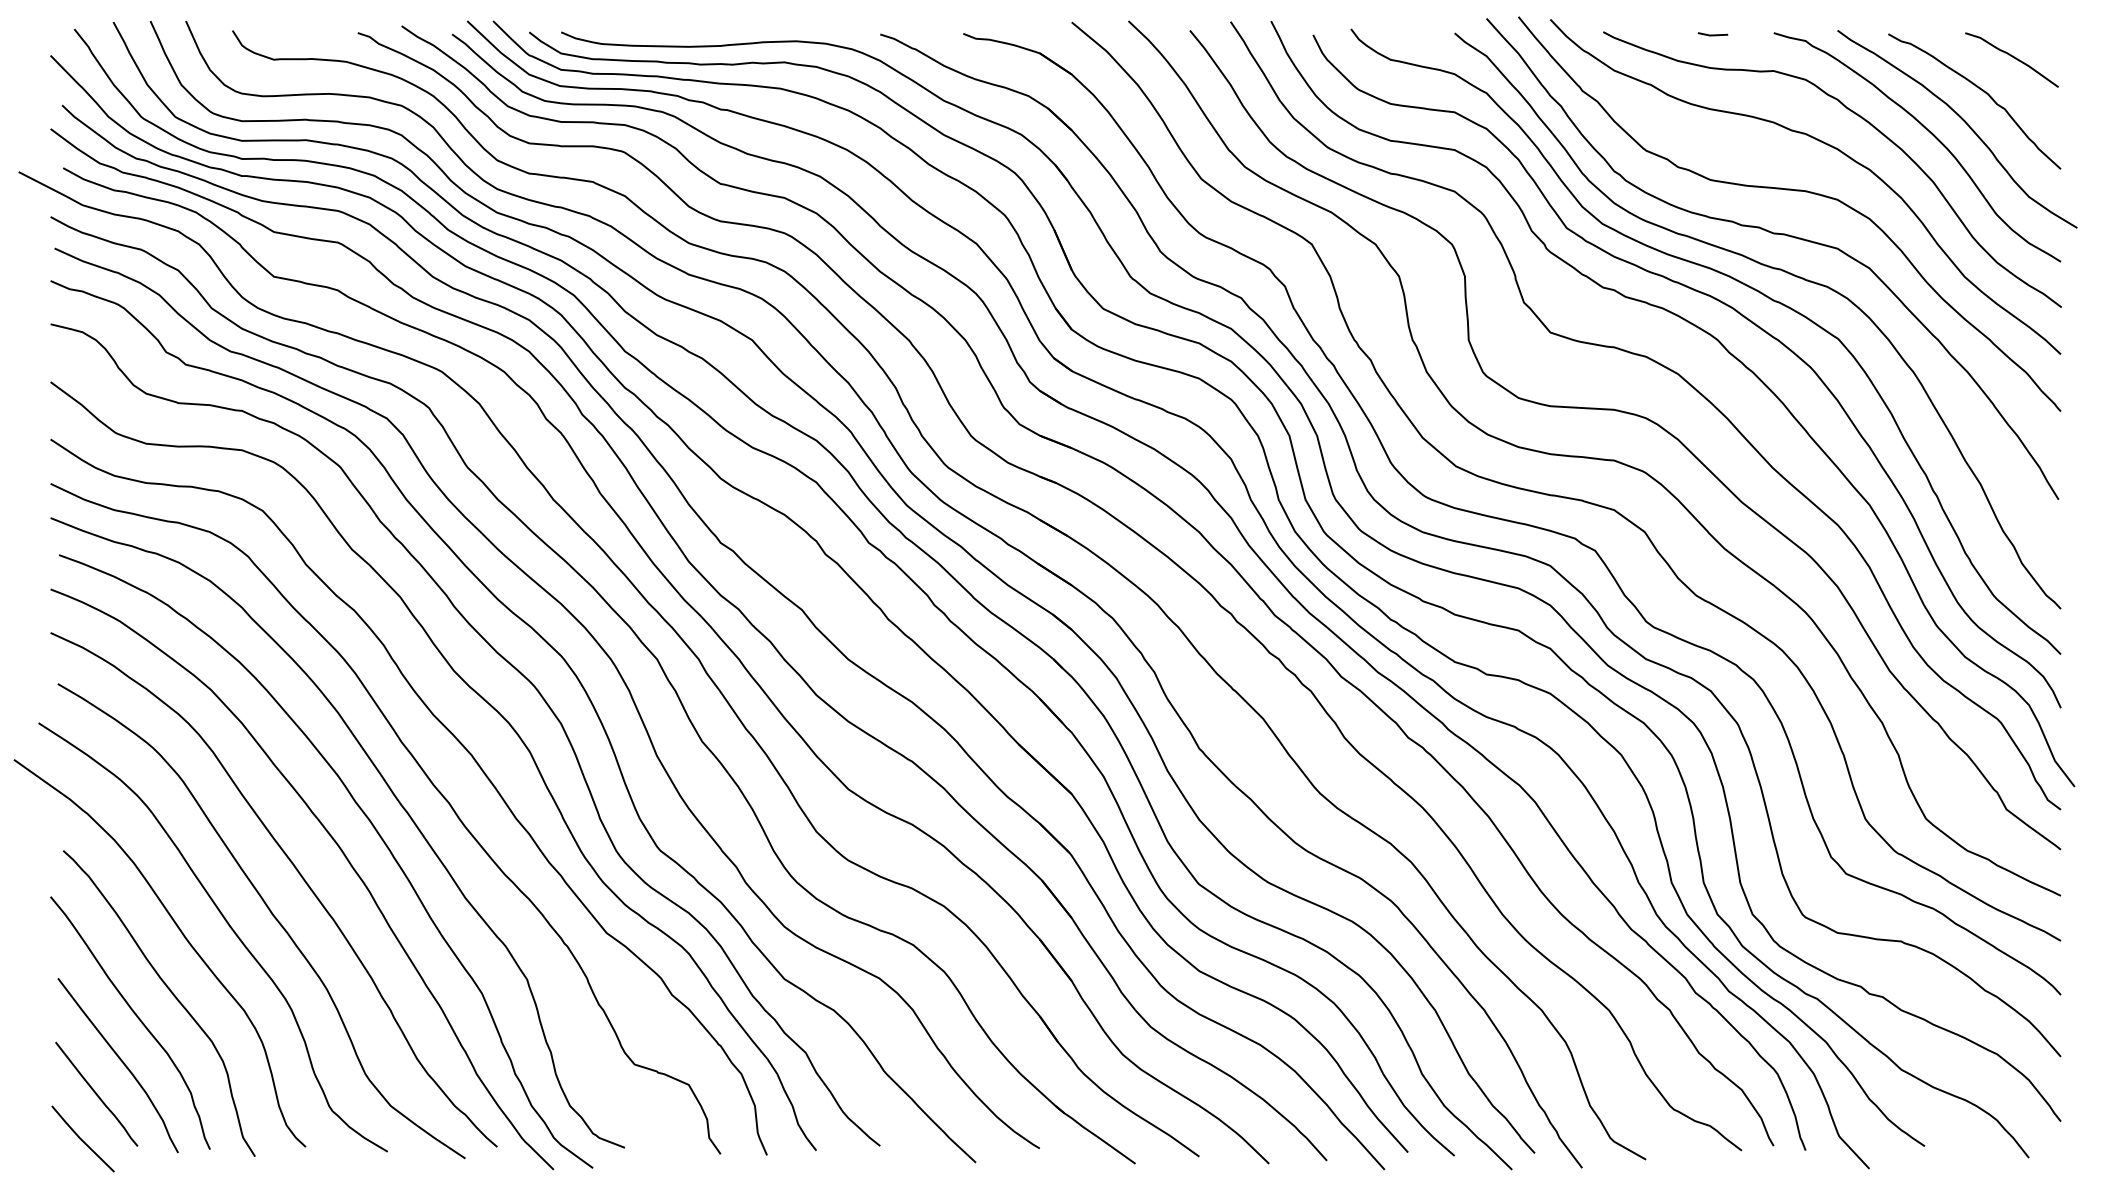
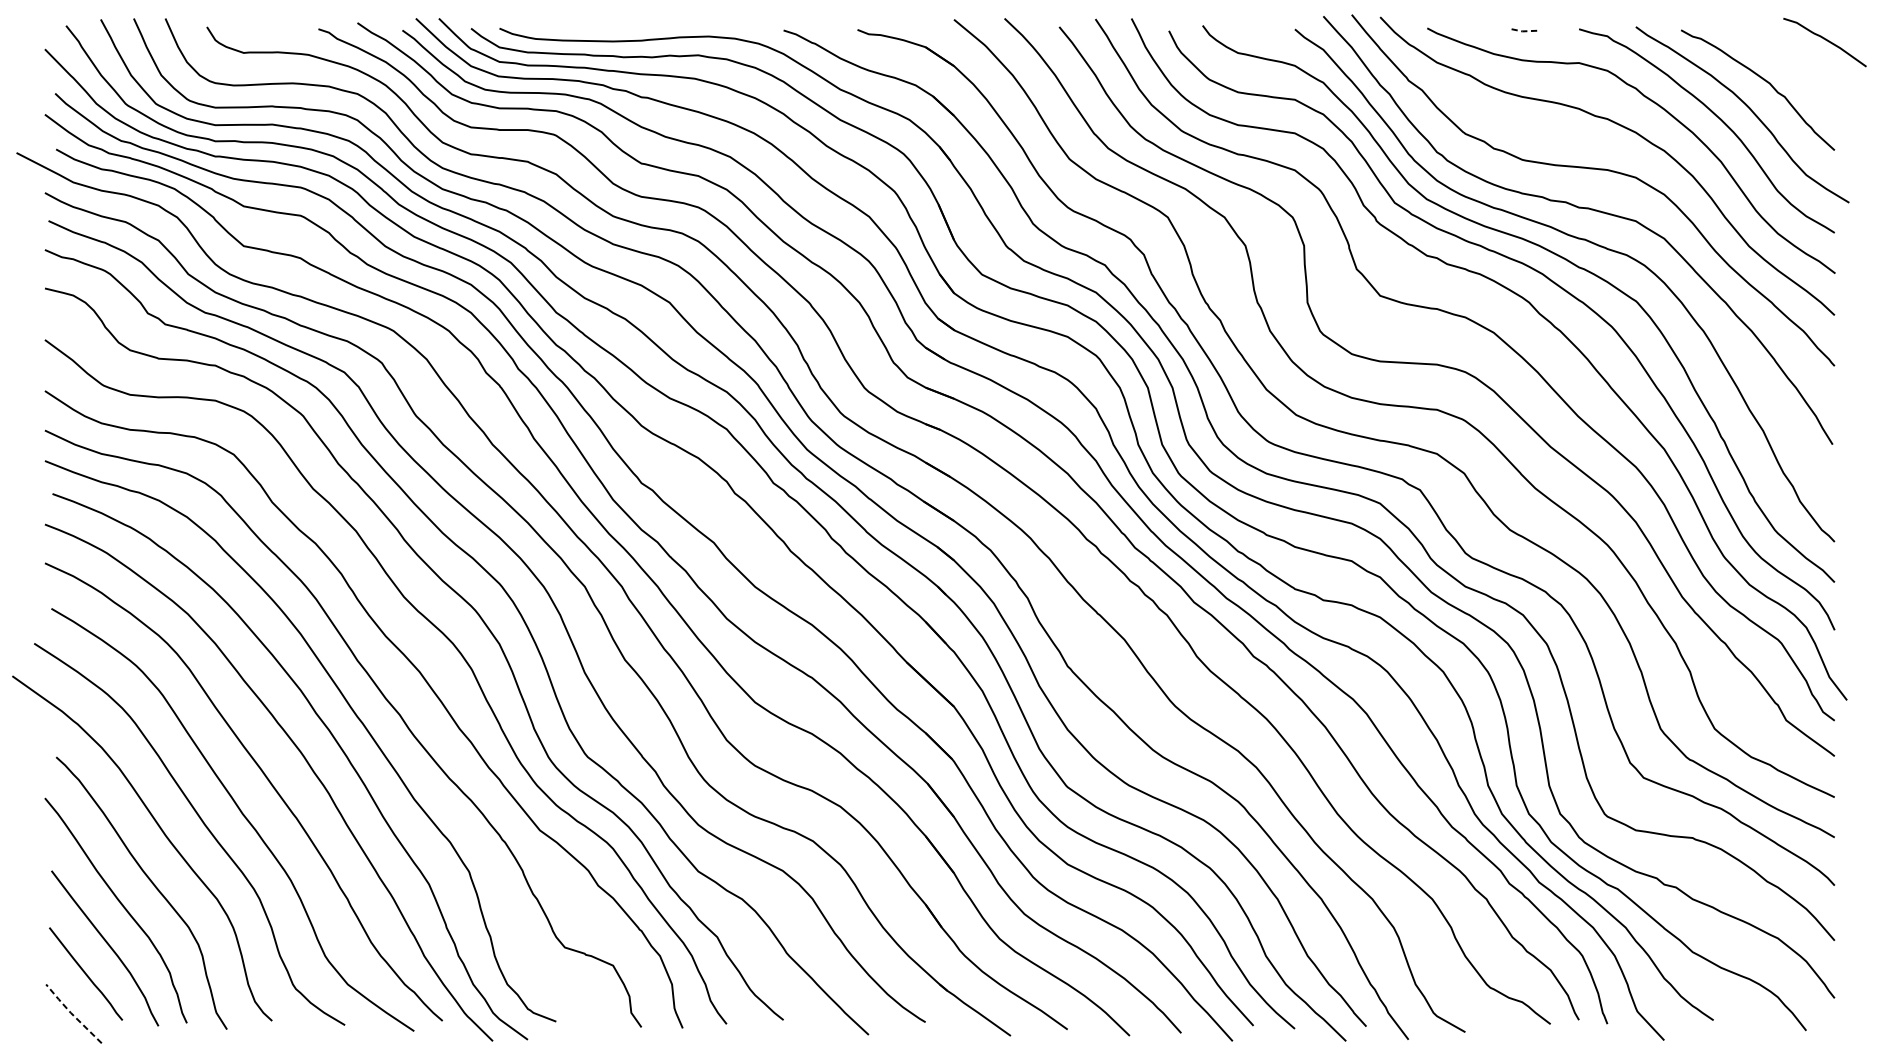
line: (1712, 35) -> (1524, 31), solid -> dashed
curve: (2012, 57) -> (1825, 40), moved
line: (81, 1139) -> (72, 1014), solid -> dashed

